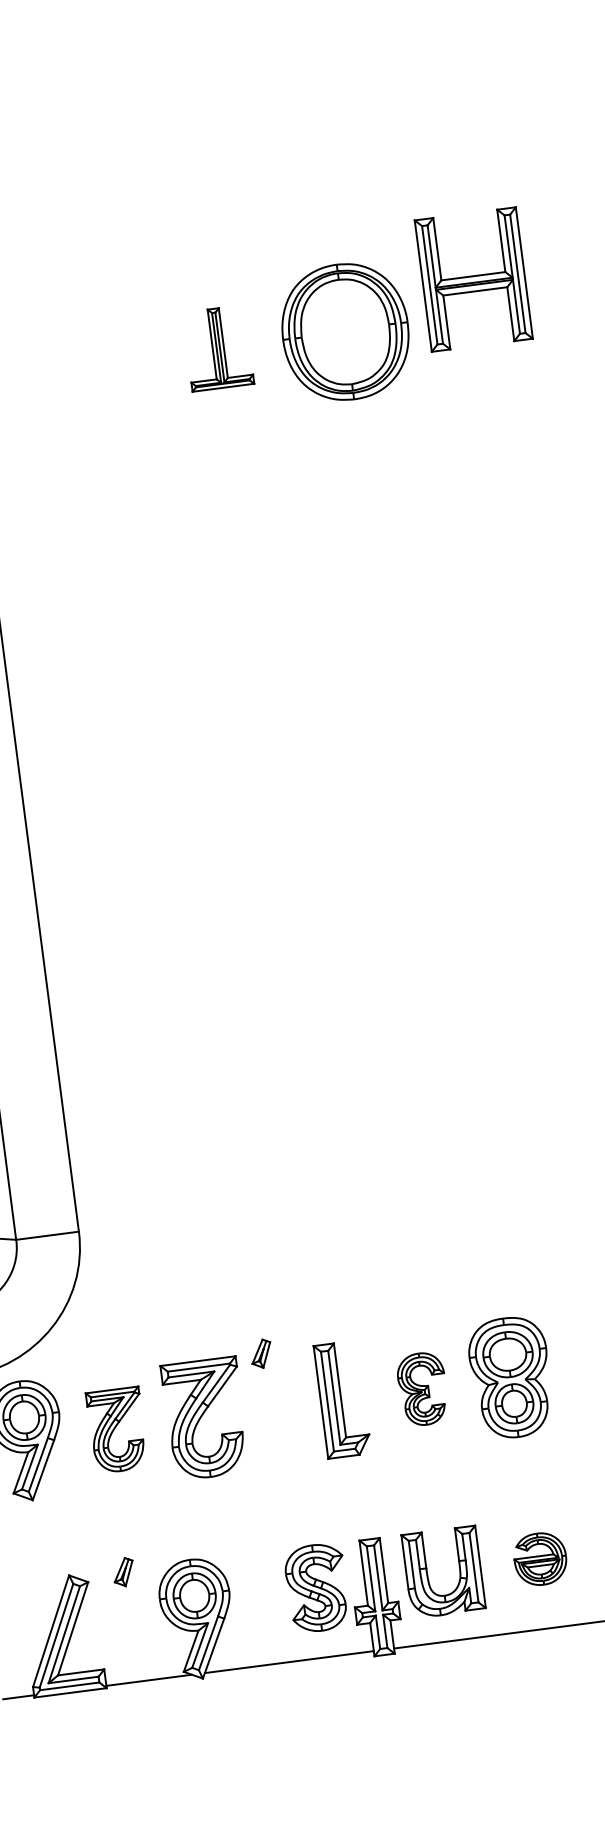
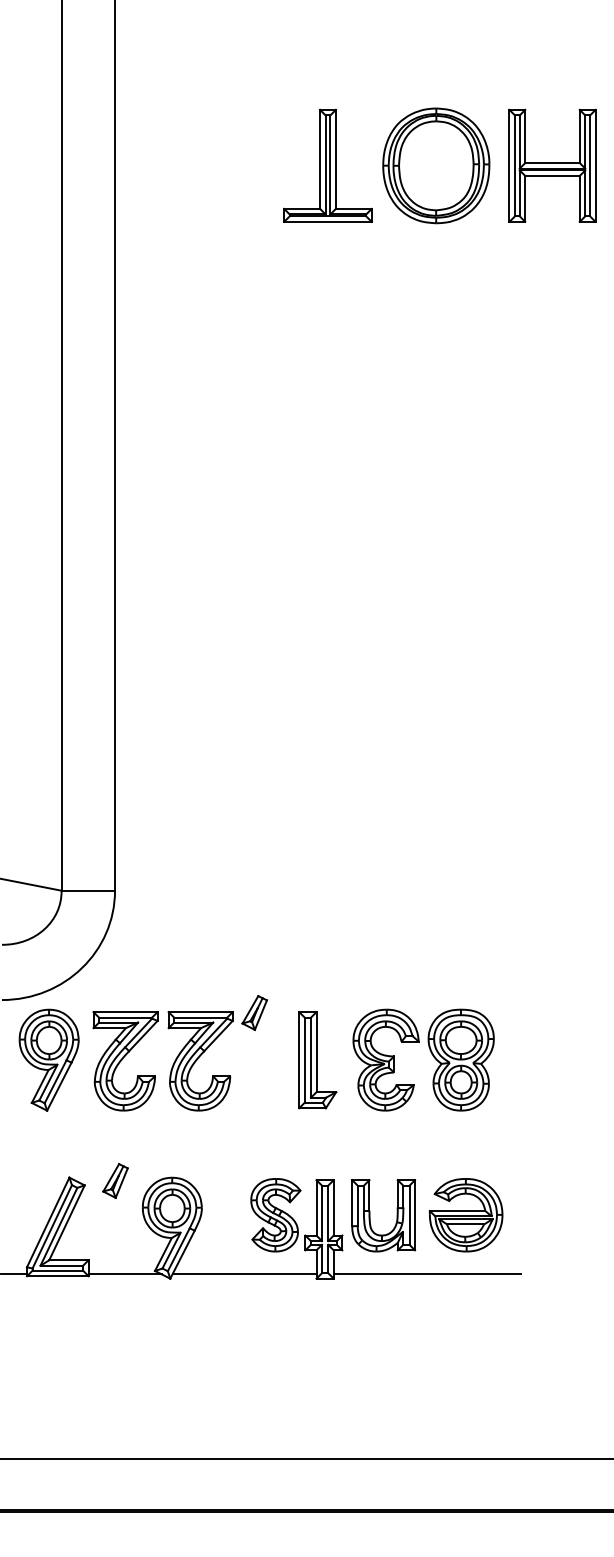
part: (473, 279) -> (552, 165), moved
part: (217, 348) -> (327, 165), size x1.67
part: (261, 1353) -> (254, 1012), size x1.43
part: (422, 1388) -> (385, 1059), size x1.67
part: (117, 1430) -> (125, 1061), size x1.43
part: (539, 1559) -> (465, 1215), size x1.67
part: (123, 1571) -> (115, 1180), size x1.43

